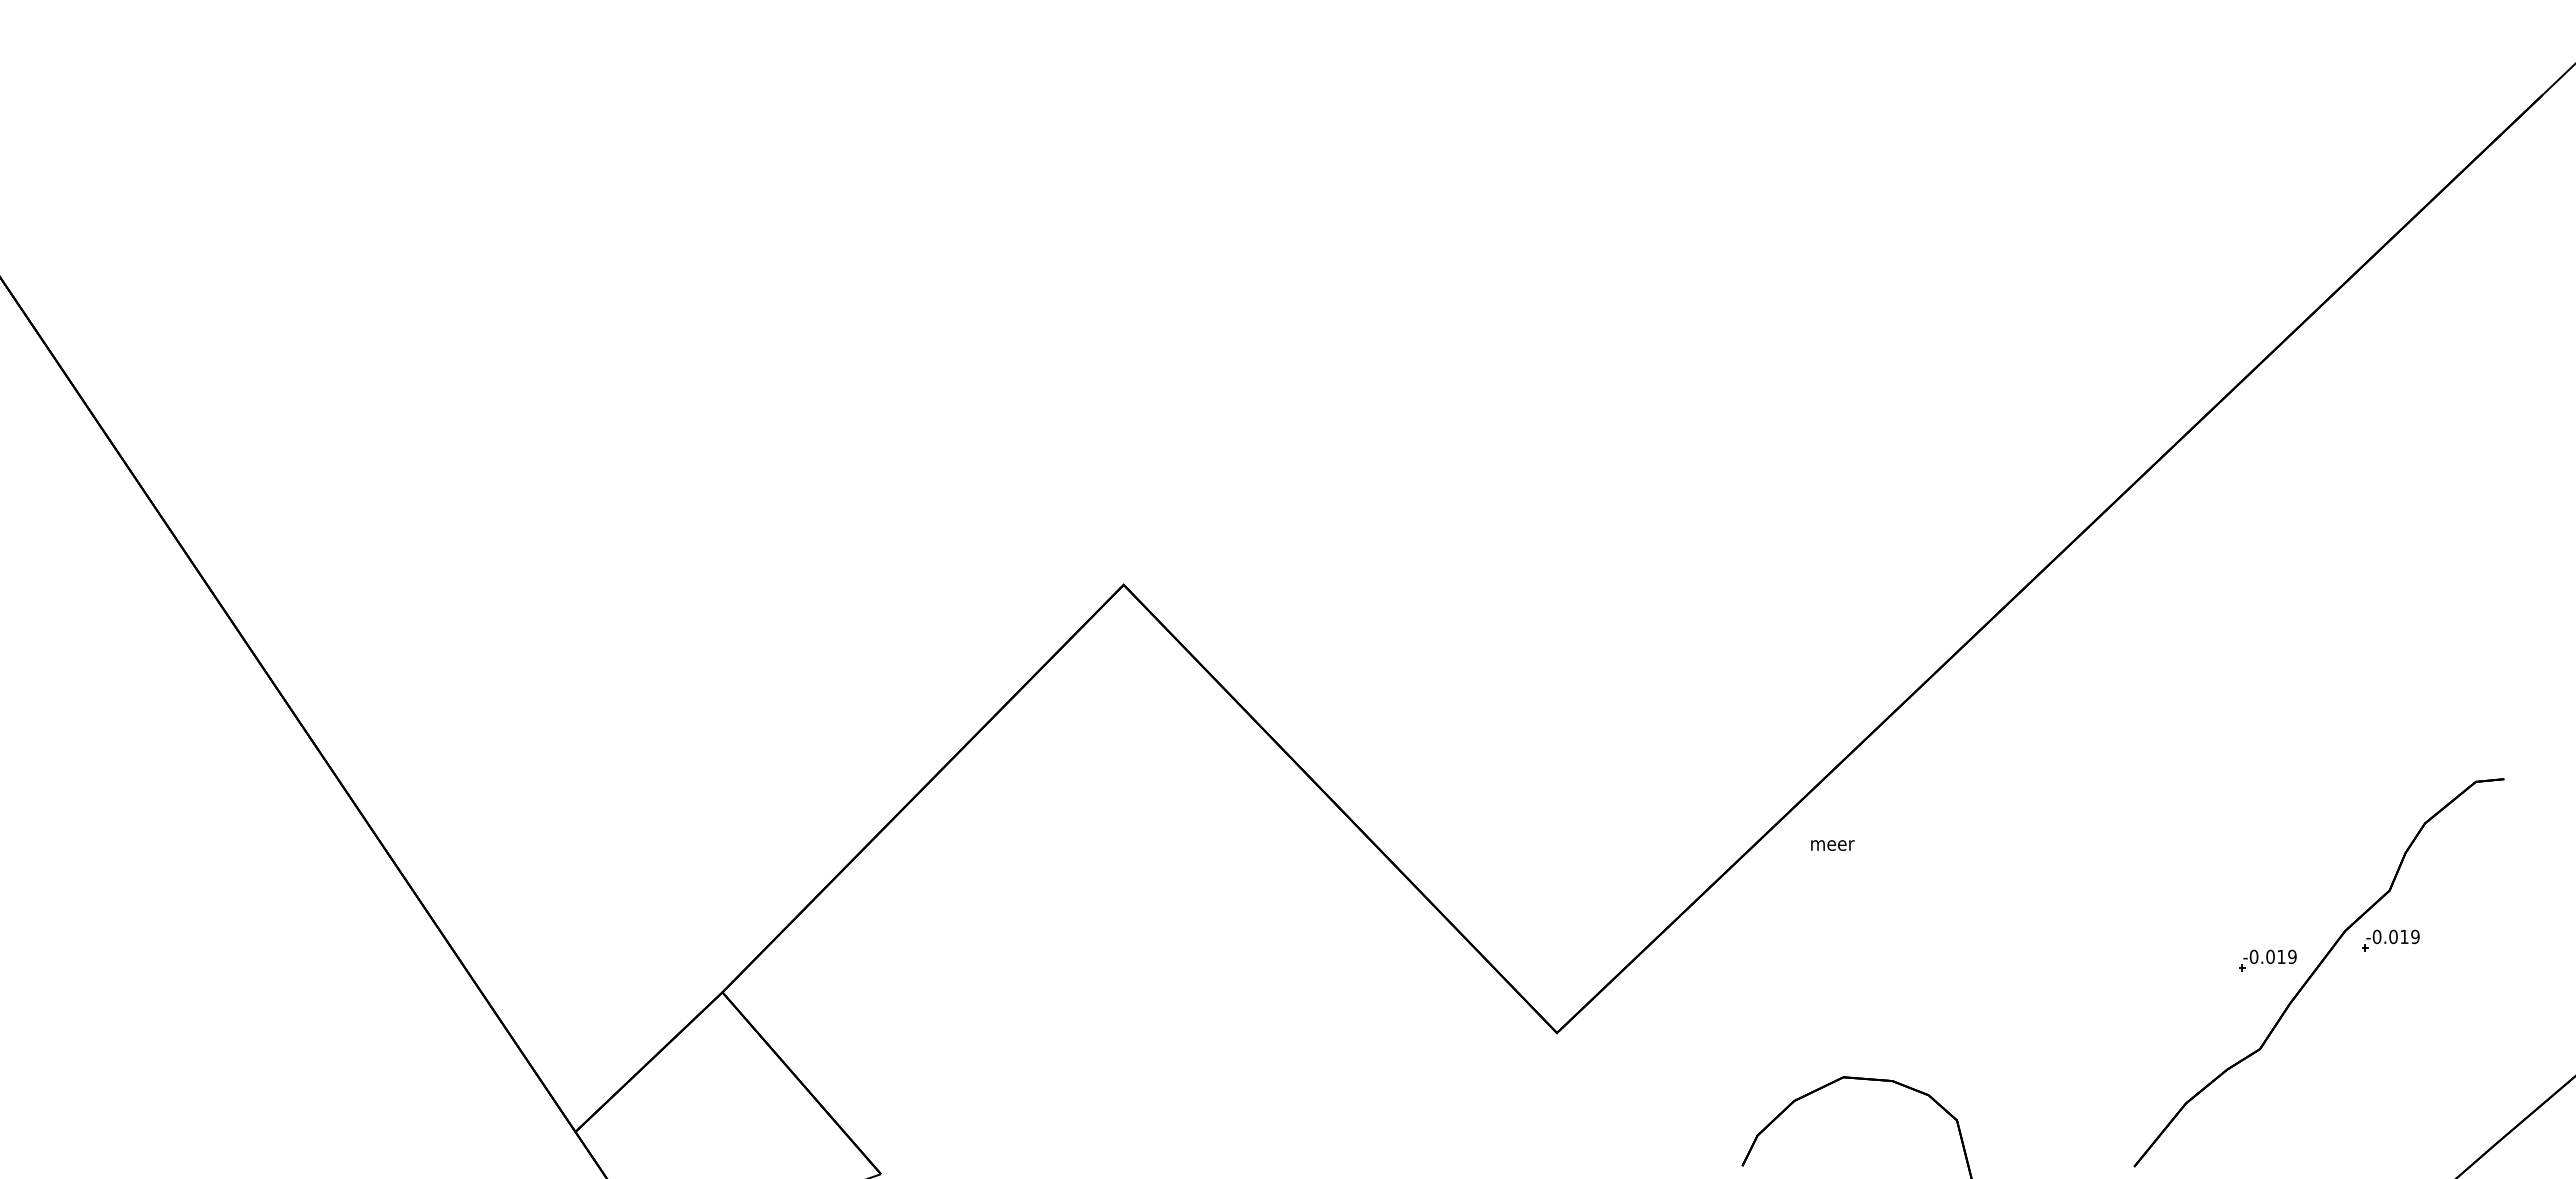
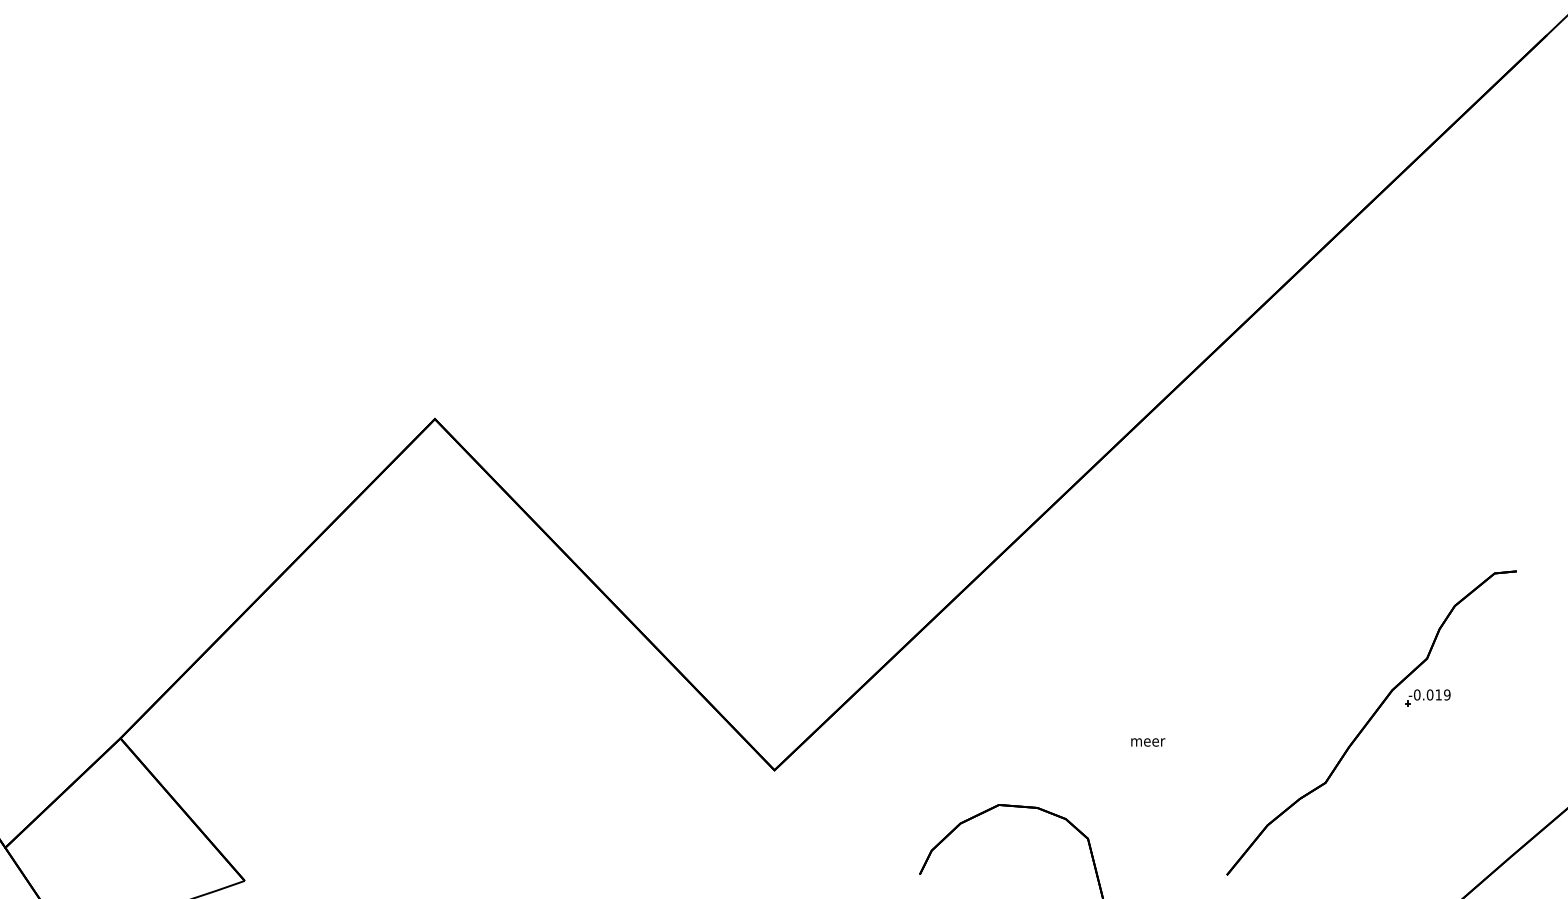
text: (1832, 845) -> (1147, 742), moved
part: (2267, 960) -> (1331, 713), removed

